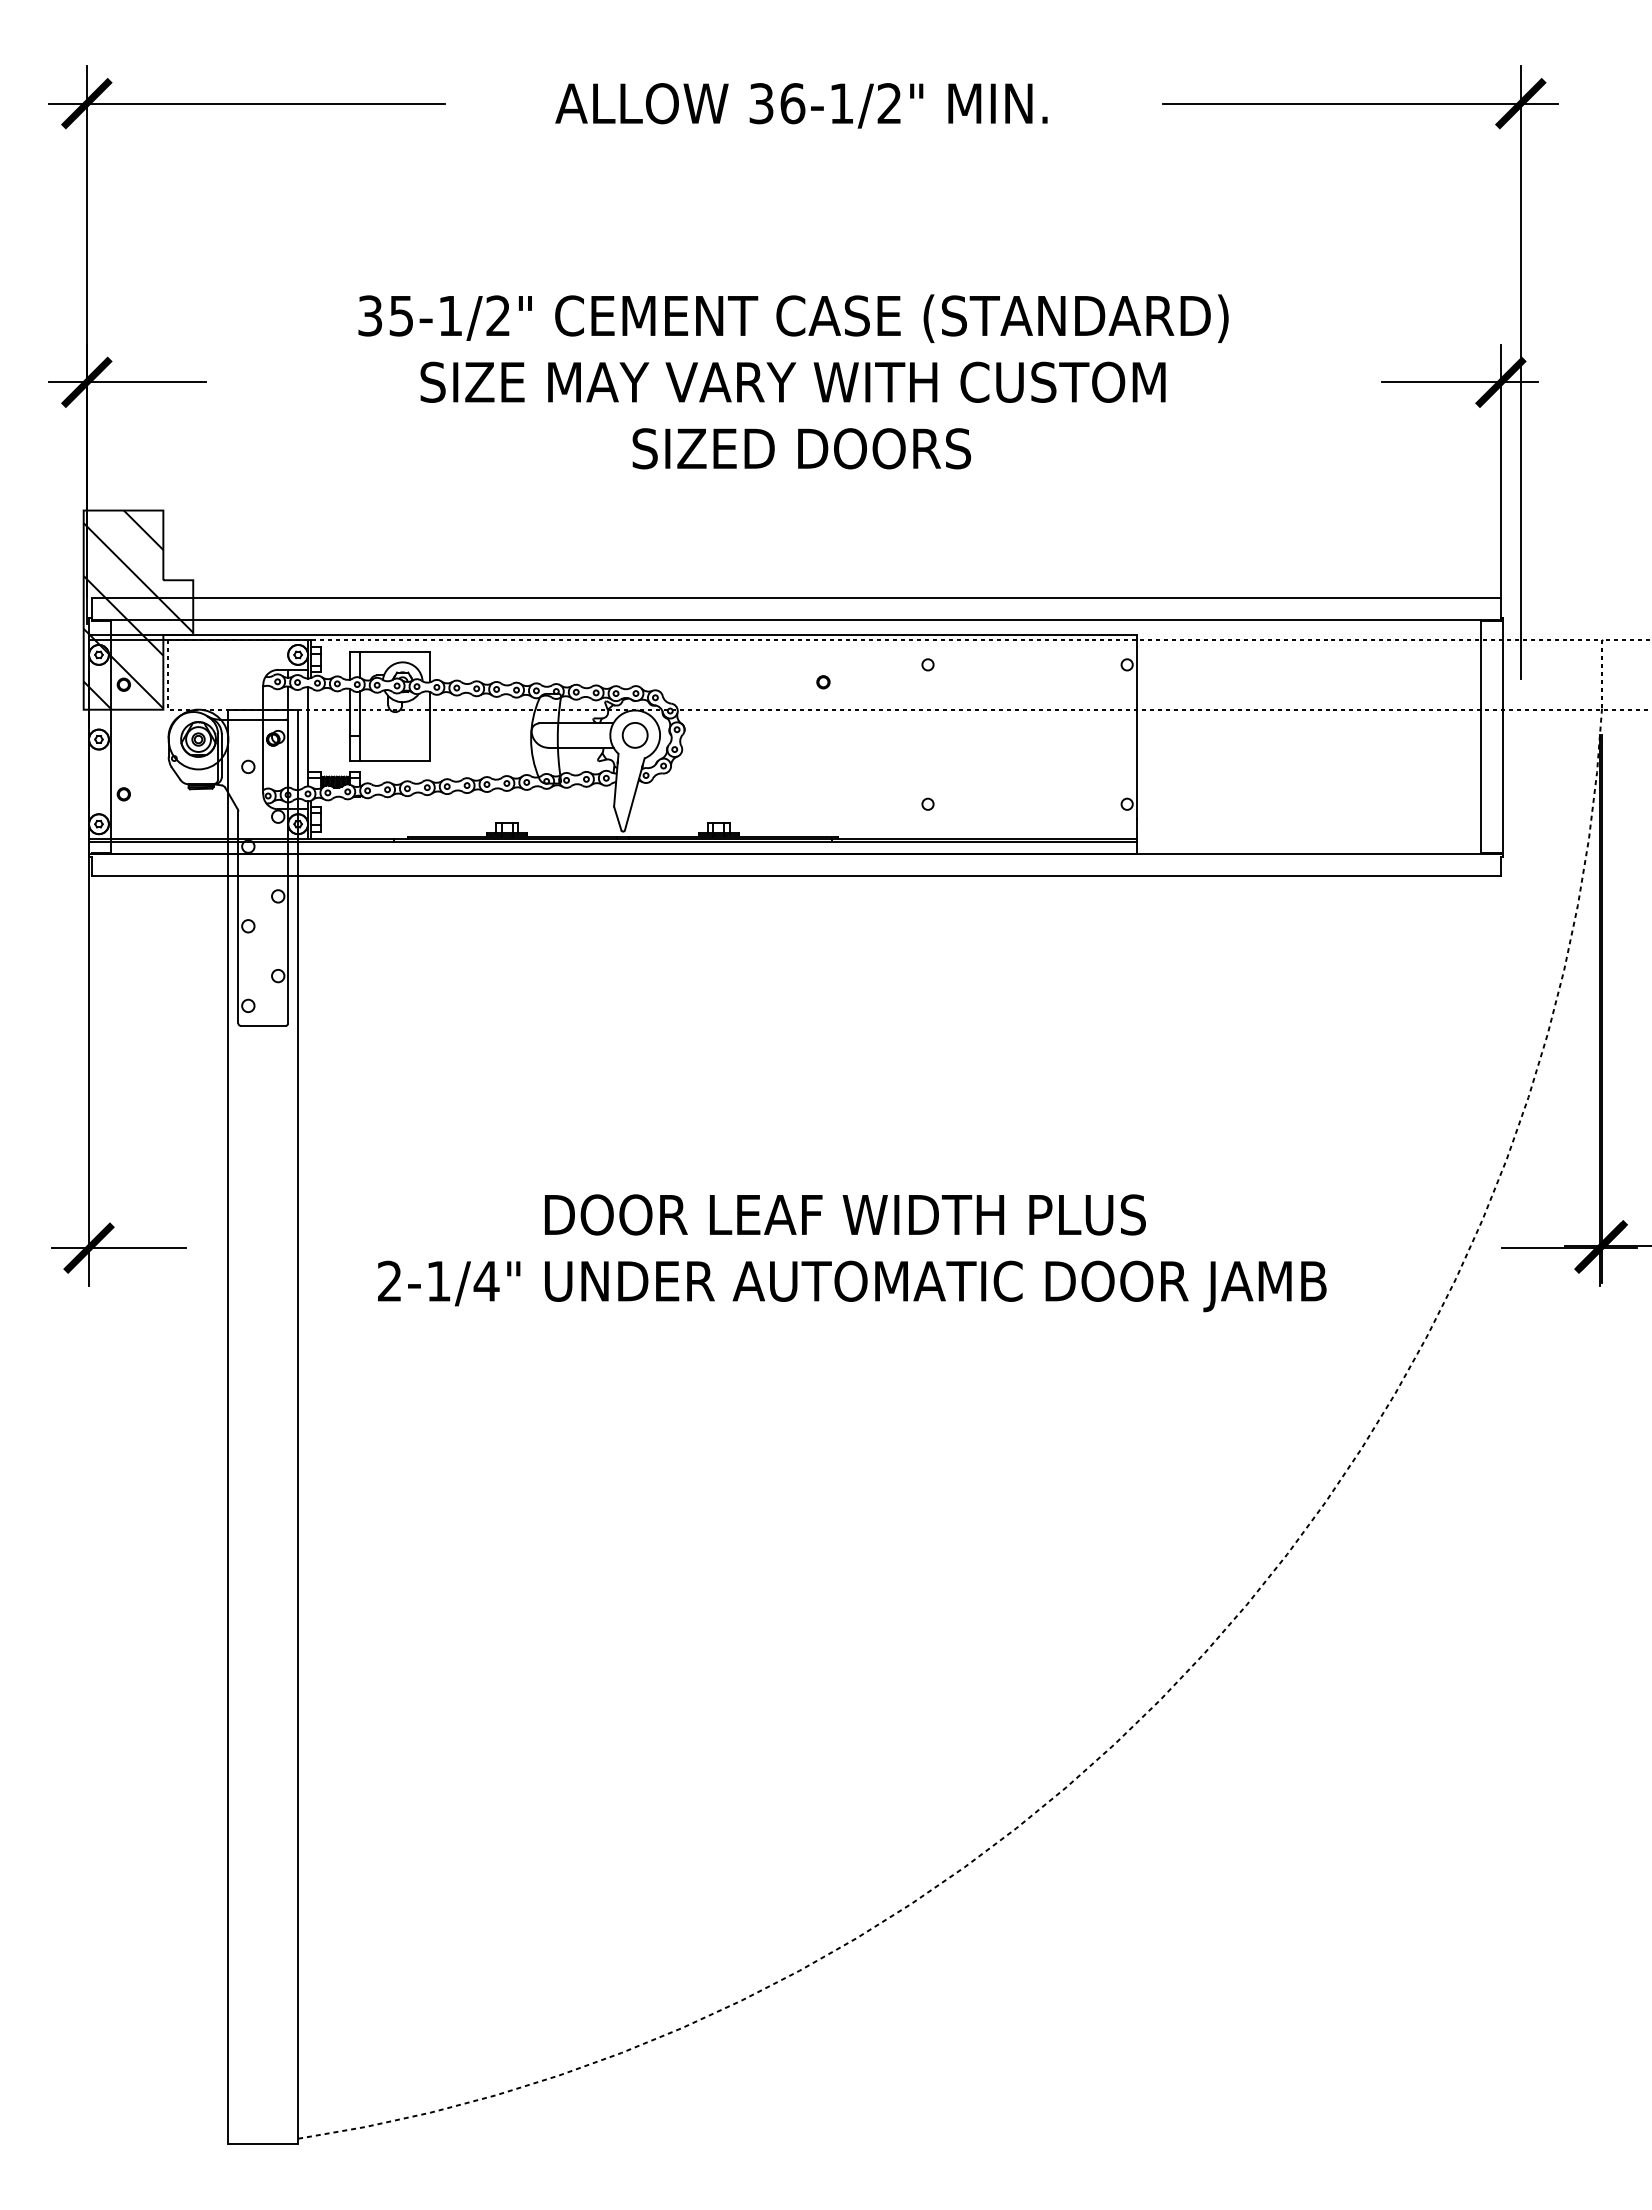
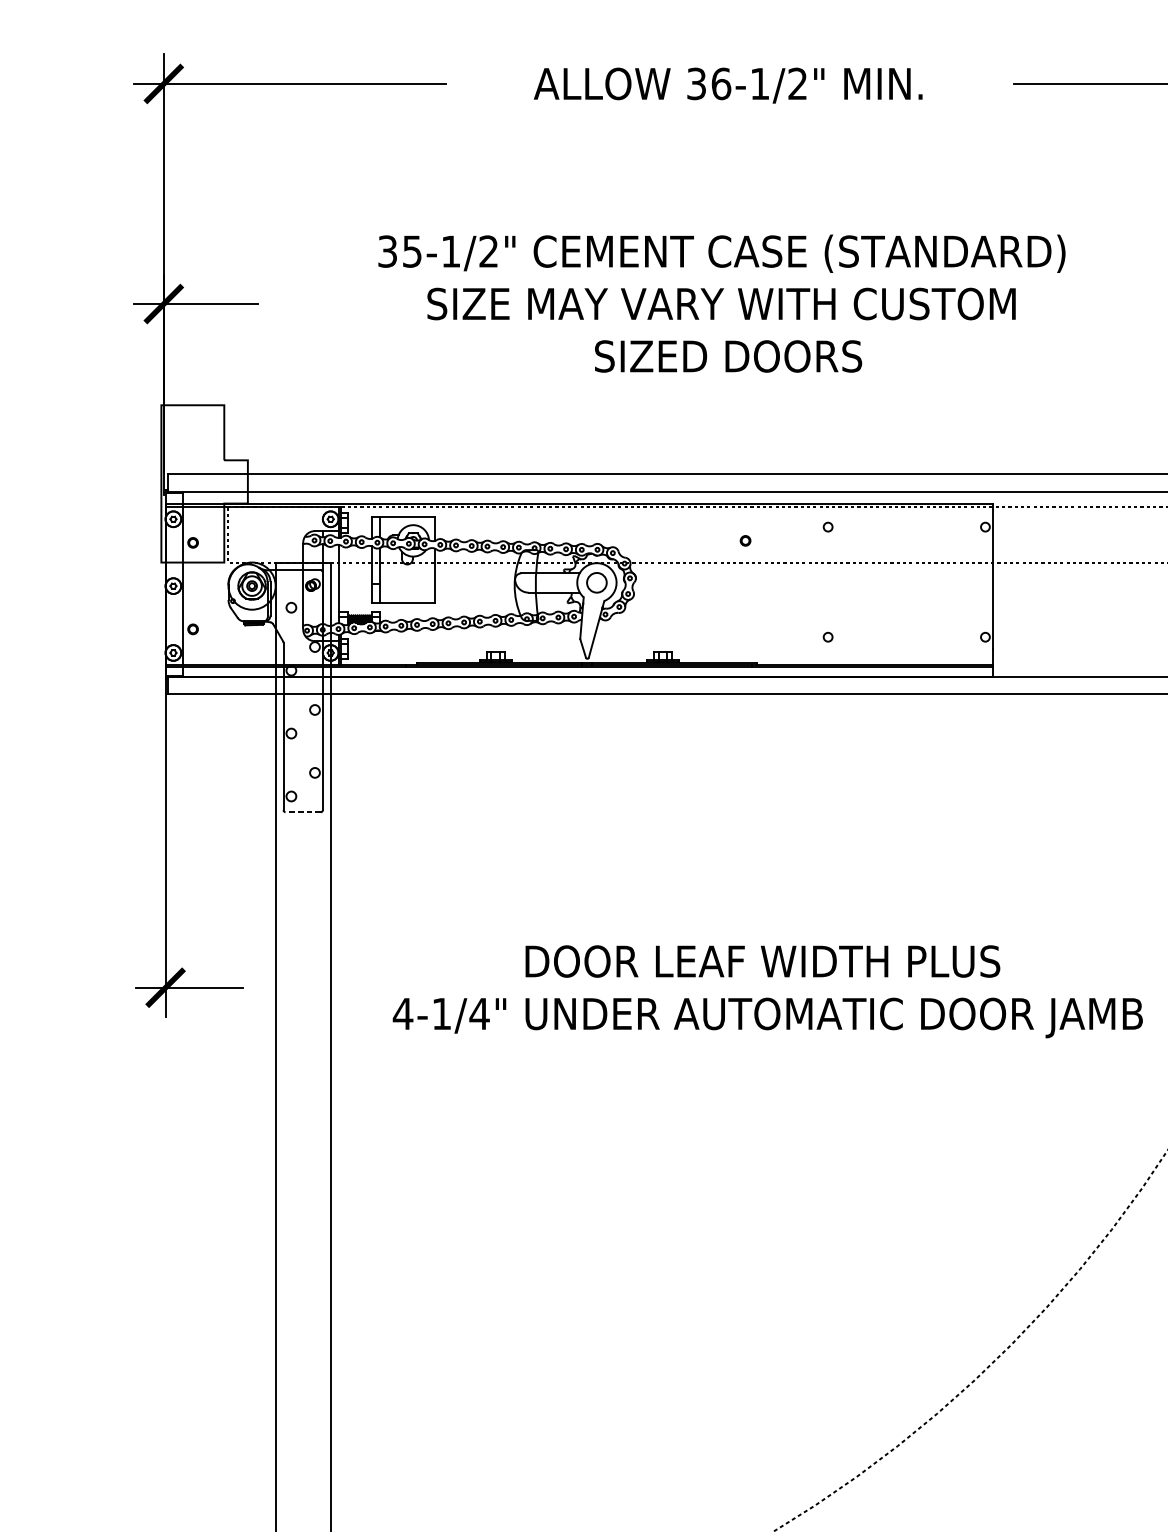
hatch: (138, 609) -> (204, 483), removed
line: (262, 1025) -> (302, 811), solid -> dashed
text: (389, 1280) -> (402, 1013), 2-1/4" -> 4-1/4"

